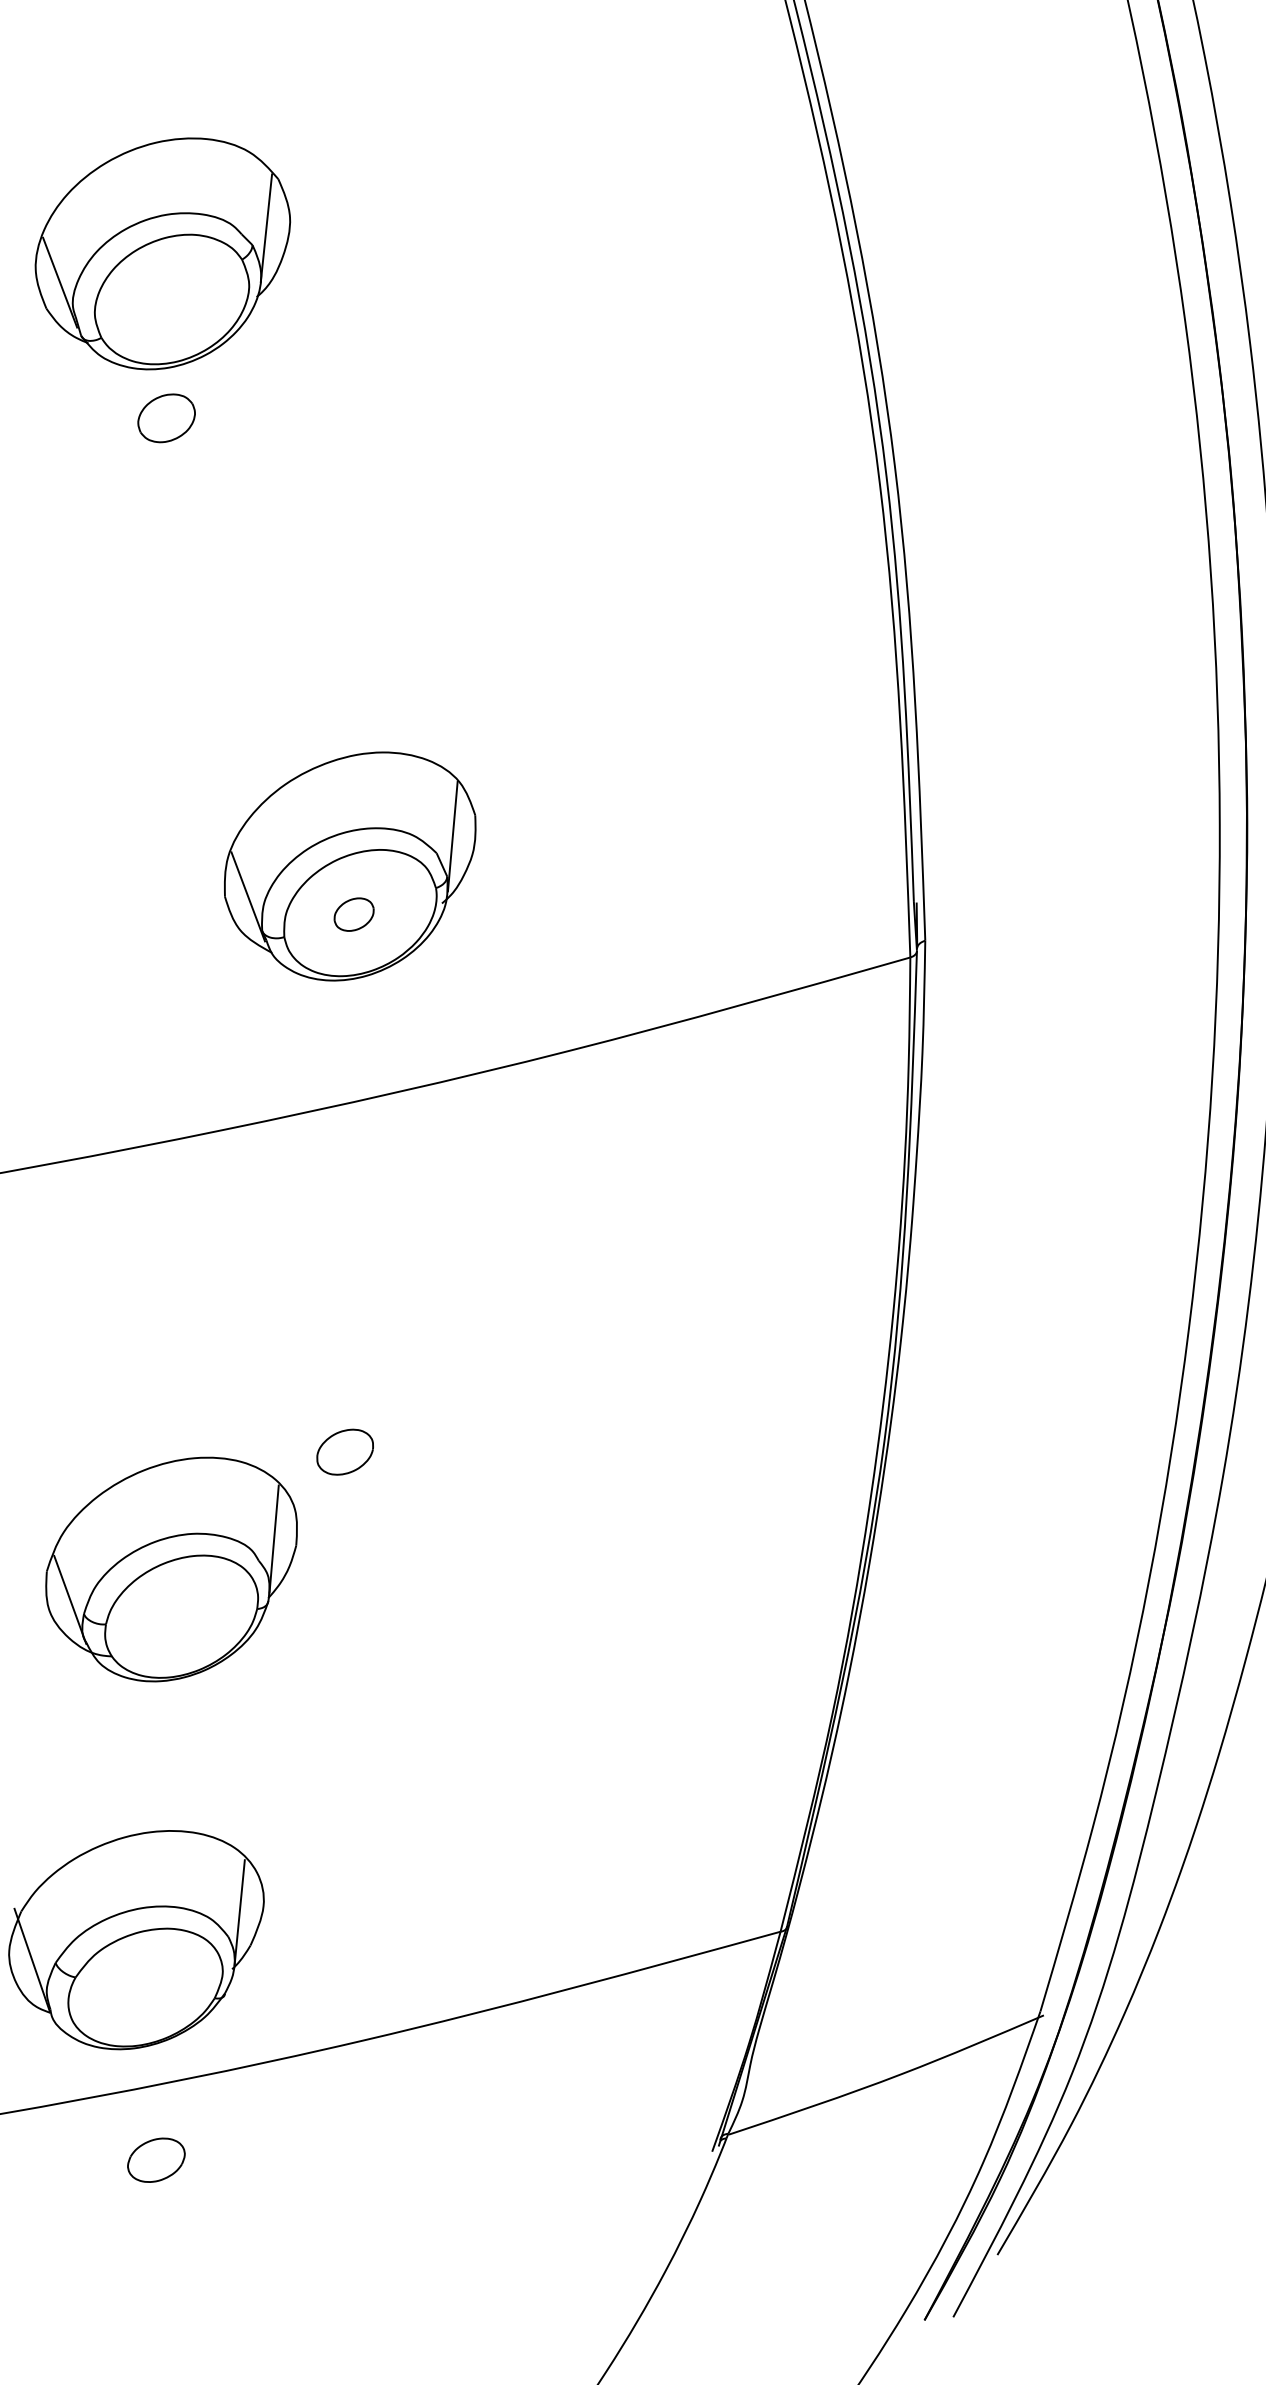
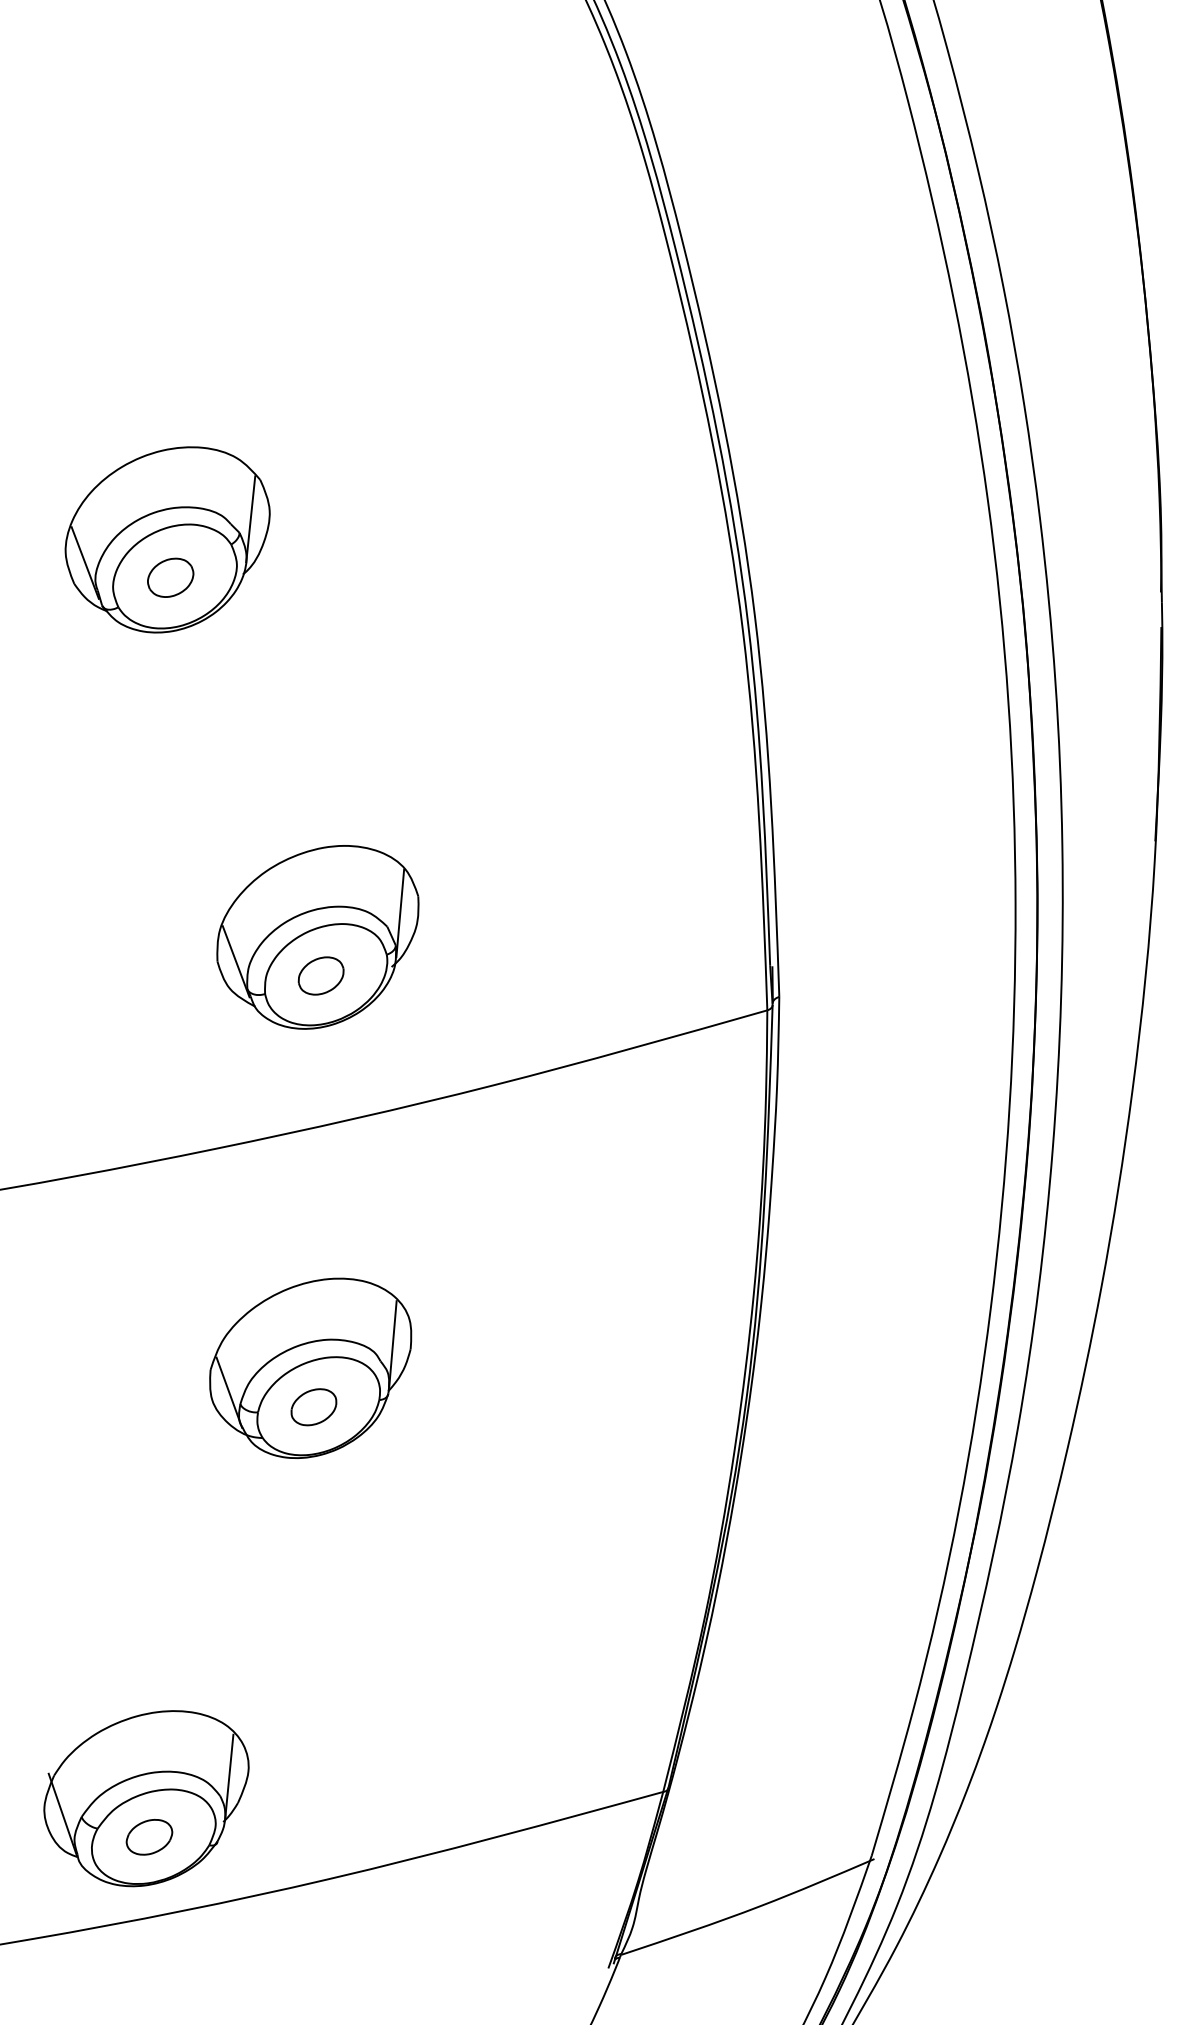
part: (162, 253) -> (167, 539), moved
part: (353, 914) -> (320, 975), size x1.43
part: (171, 1568) -> (310, 1367), moved
part: (156, 2160) -> (149, 1837), moved

